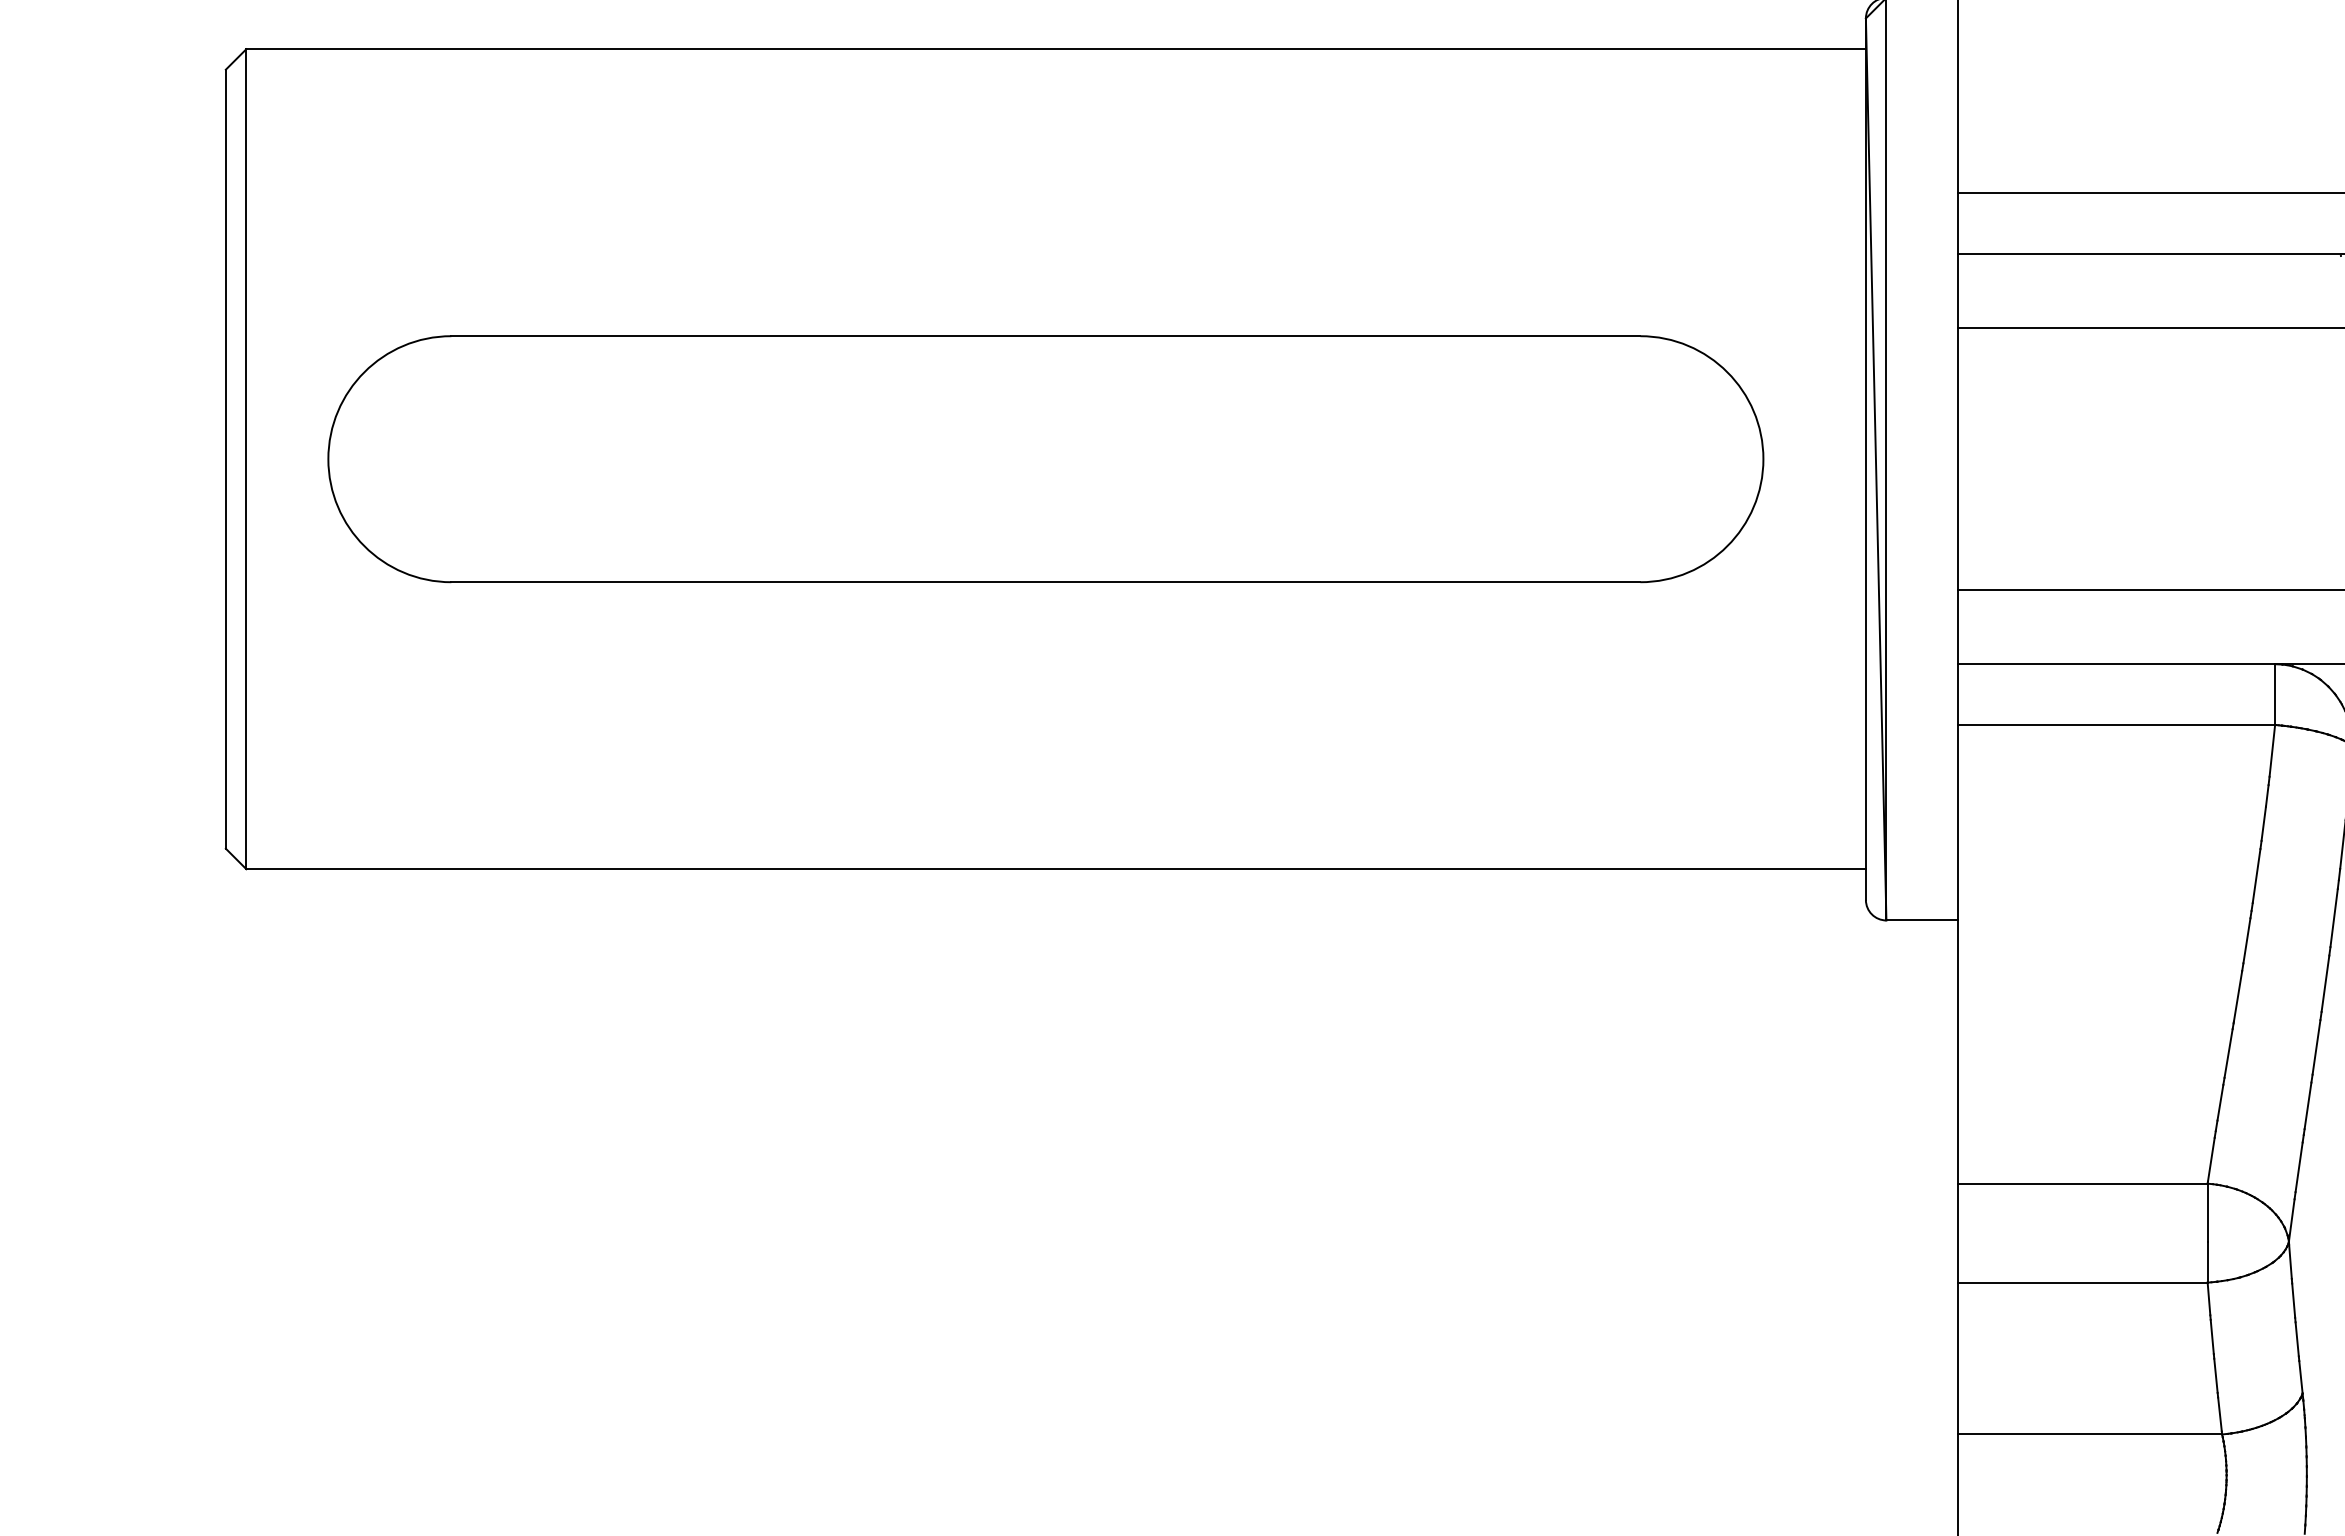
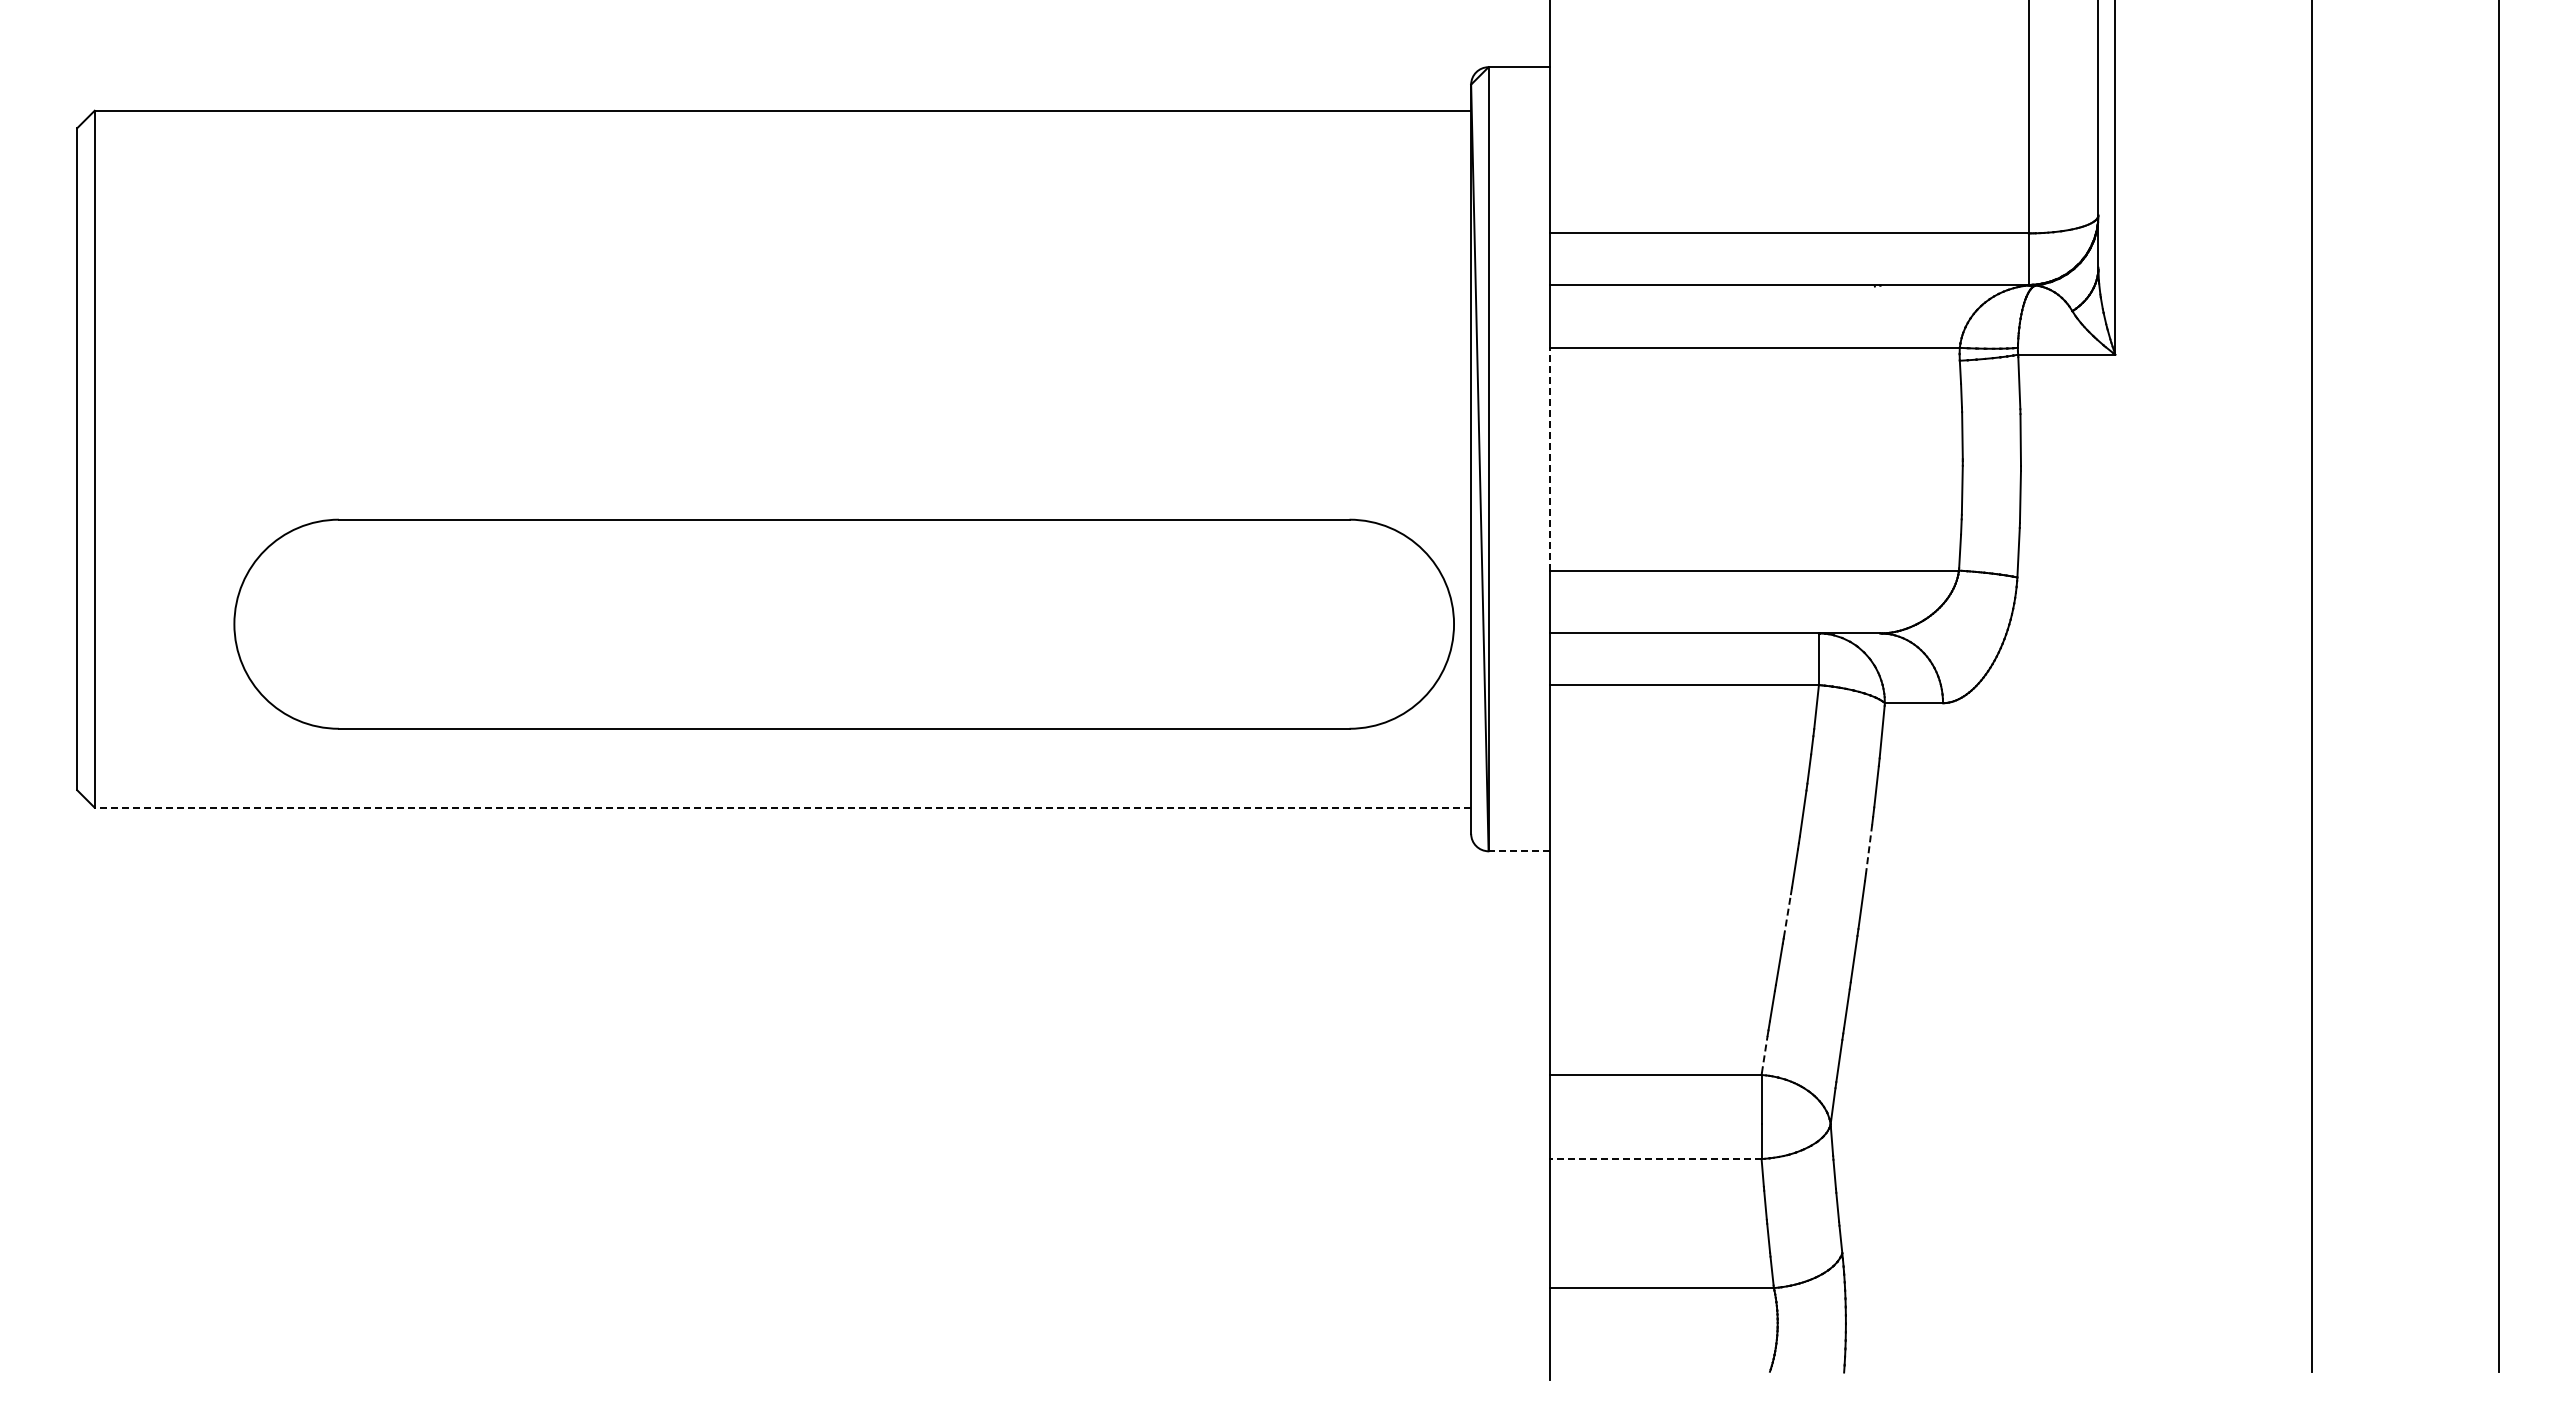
part: (1045, 458) -> (843, 623), moved
line: (1958, 458) -> (1549, 458), solid -> dashed
line: (1055, 868) -> (782, 807), solid -> dashed
line: (2334, 918) -> (1869, 849), solid -> dashed
line: (1921, 920) -> (1518, 851), solid -> dashed
line: (2238, 996) -> (1787, 915), solid -> dashed
line: (2211, 1159) -> (1764, 1054), solid -> dashed
line: (2082, 1283) -> (1655, 1159), solid -> dashed

